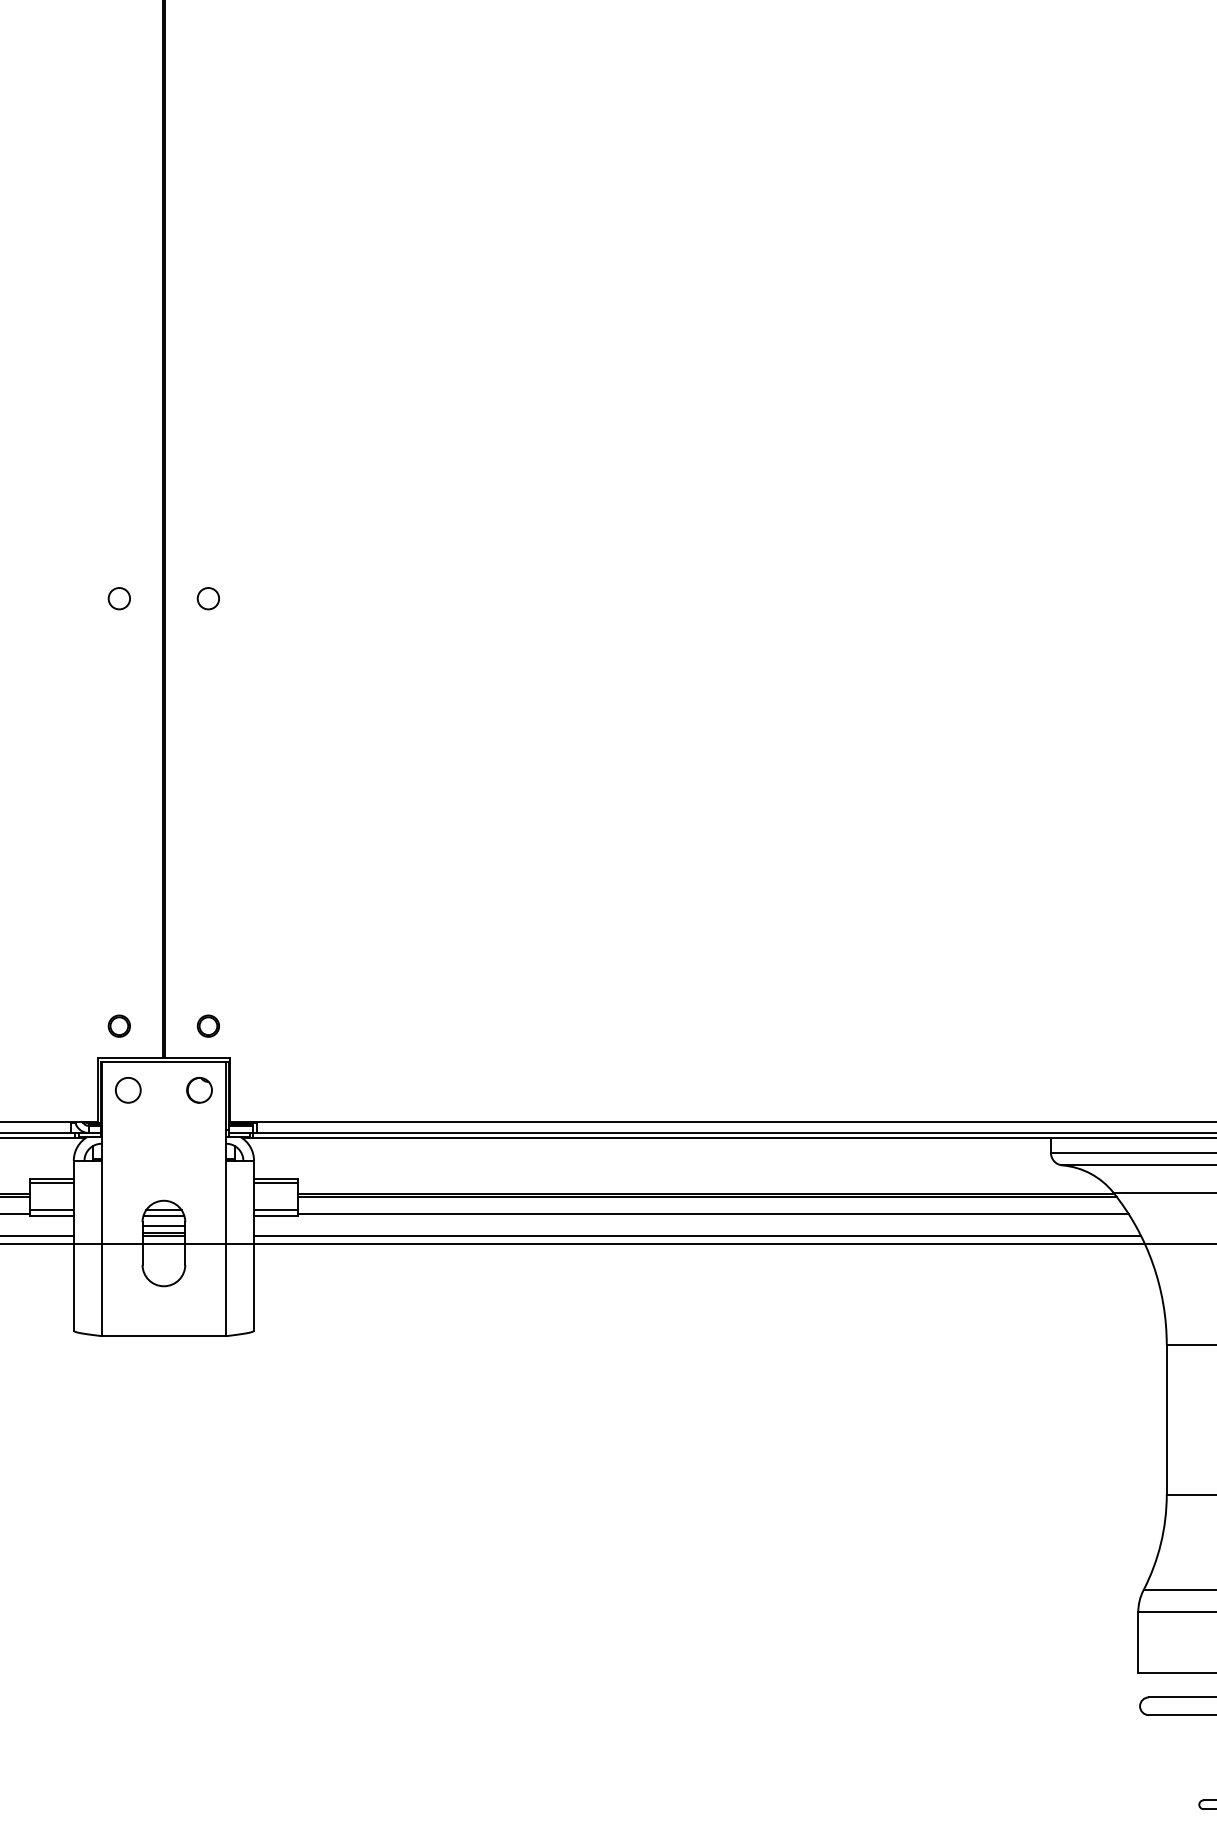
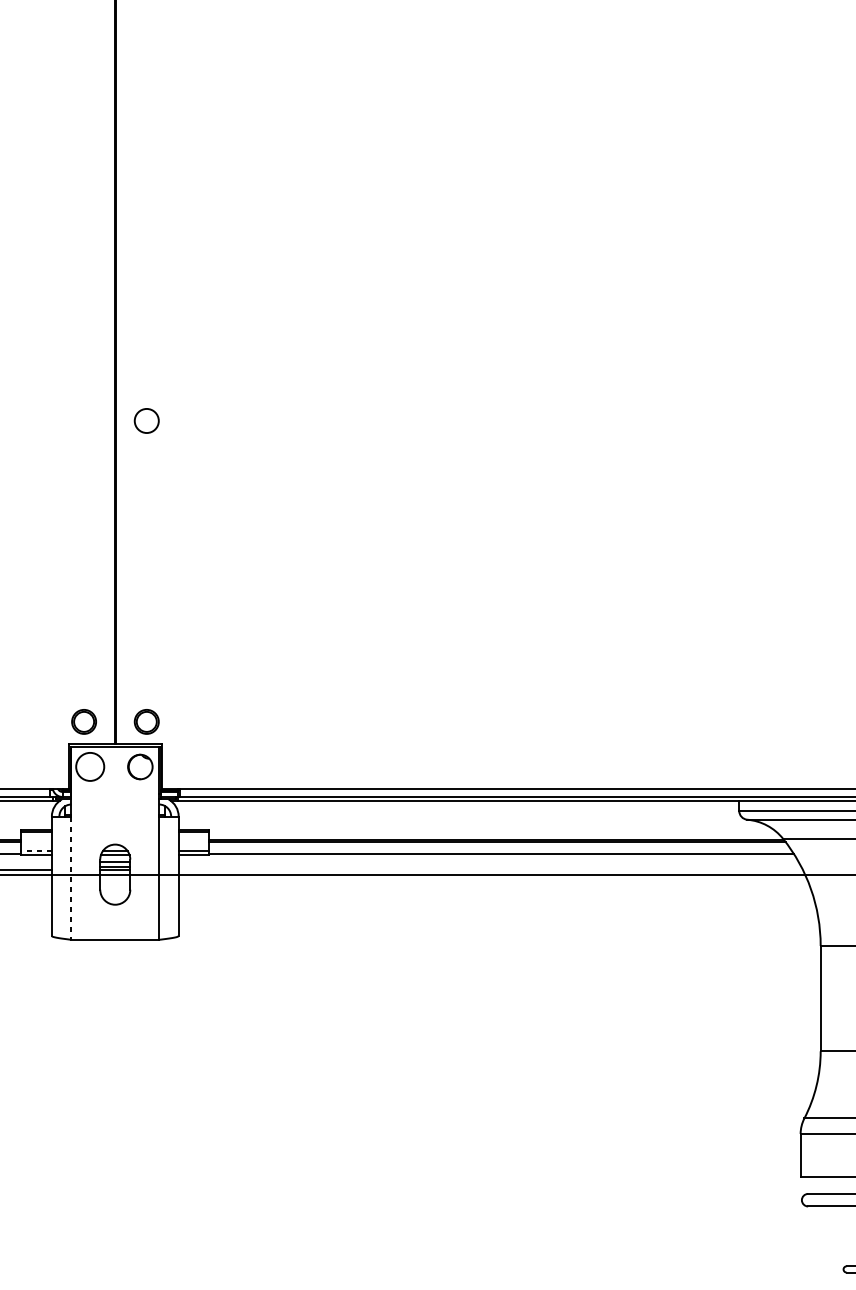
circle: (118, 598) -> (83, 420), removed
circle: (207, 598) -> (145, 420), size x1.6
part: (118, 1025) -> (83, 721), size x1.6
part: (207, 1025) -> (145, 721), size x1.6
circle: (127, 1089) -> (89, 766), size x1.6
part: (199, 1089) -> (140, 766), size x1.4
line: (52, 1210) -> (36, 851), solid -> dashed
line: (697, 1236) -> (490, 869), removed
line: (101, 1248) -> (71, 878), solid -> dashed

